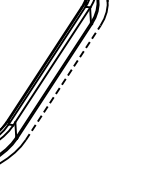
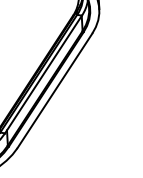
line: (63, 82) -> (55, 90), dashed -> solid

